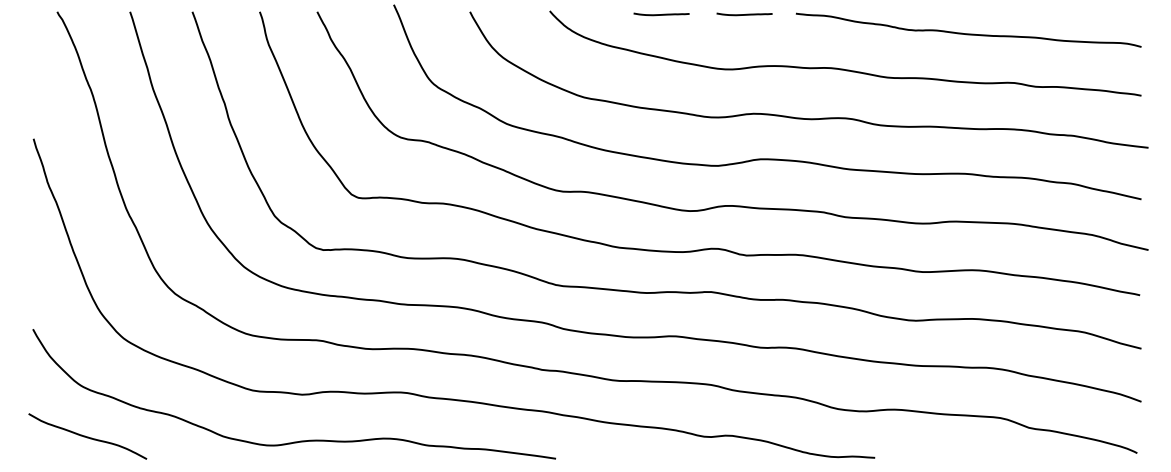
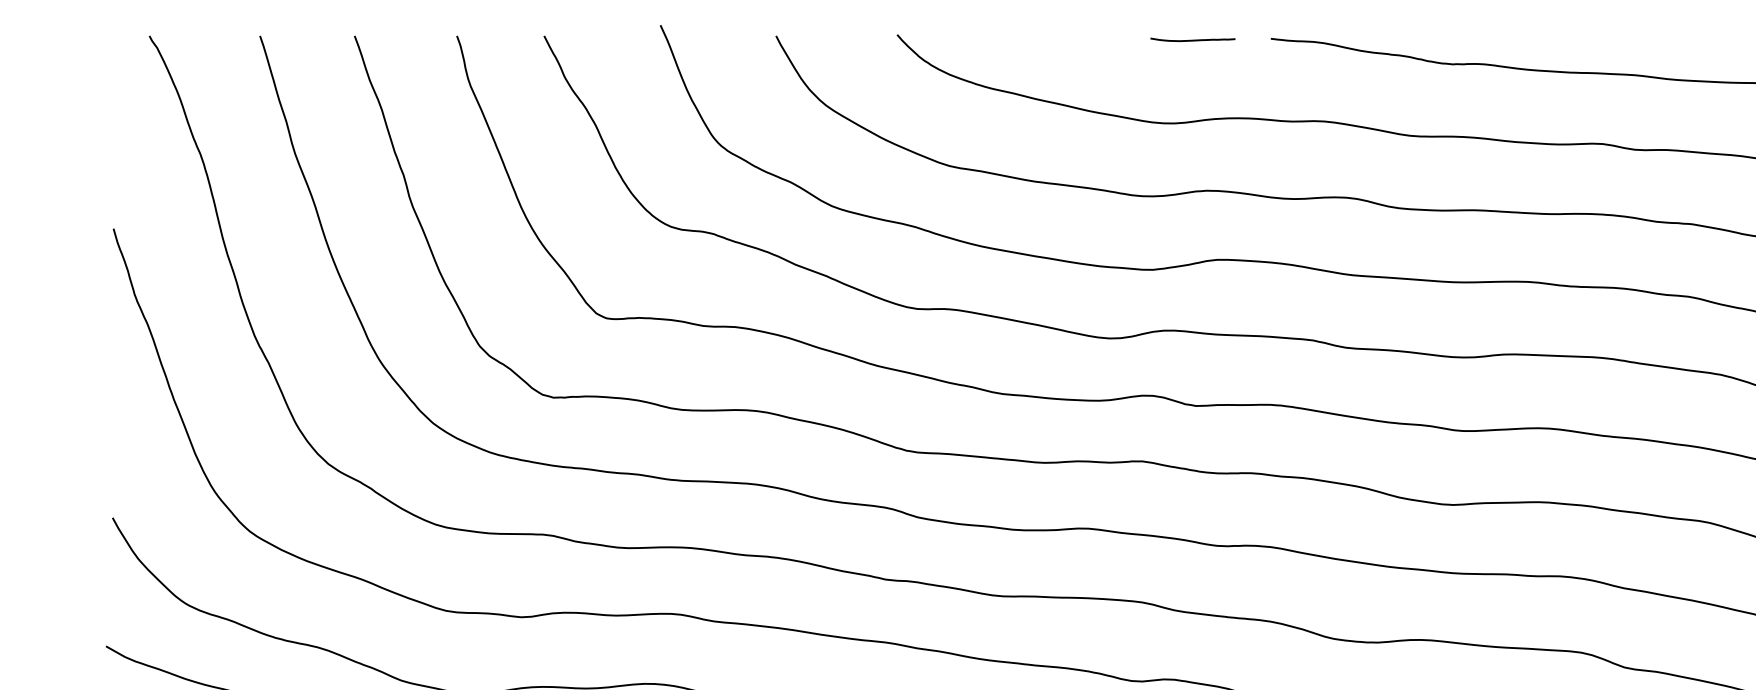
curve: (661, 14) -> (1066, 40), removed

